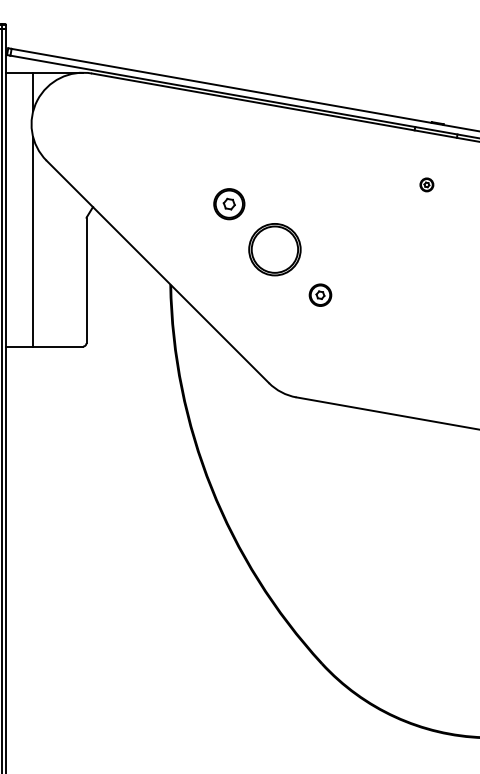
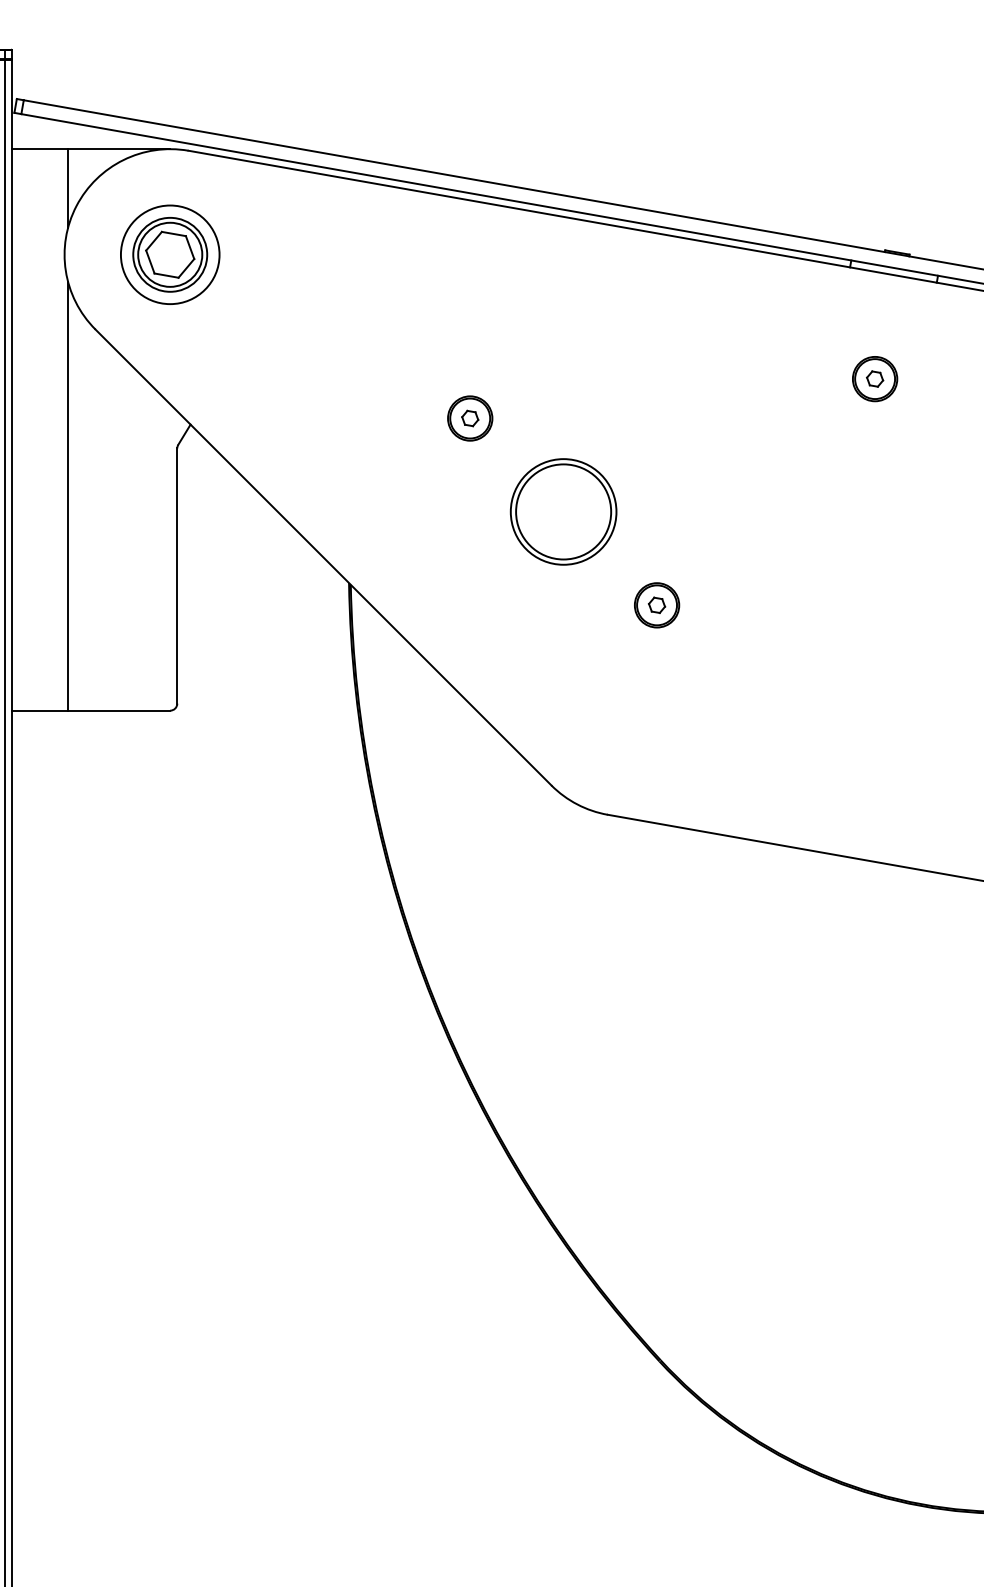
part: (82, 124) -> (169, 255), added
part: (426, 184) -> (874, 378), size x1.67
part: (229, 203) -> (470, 417), size x0.71

